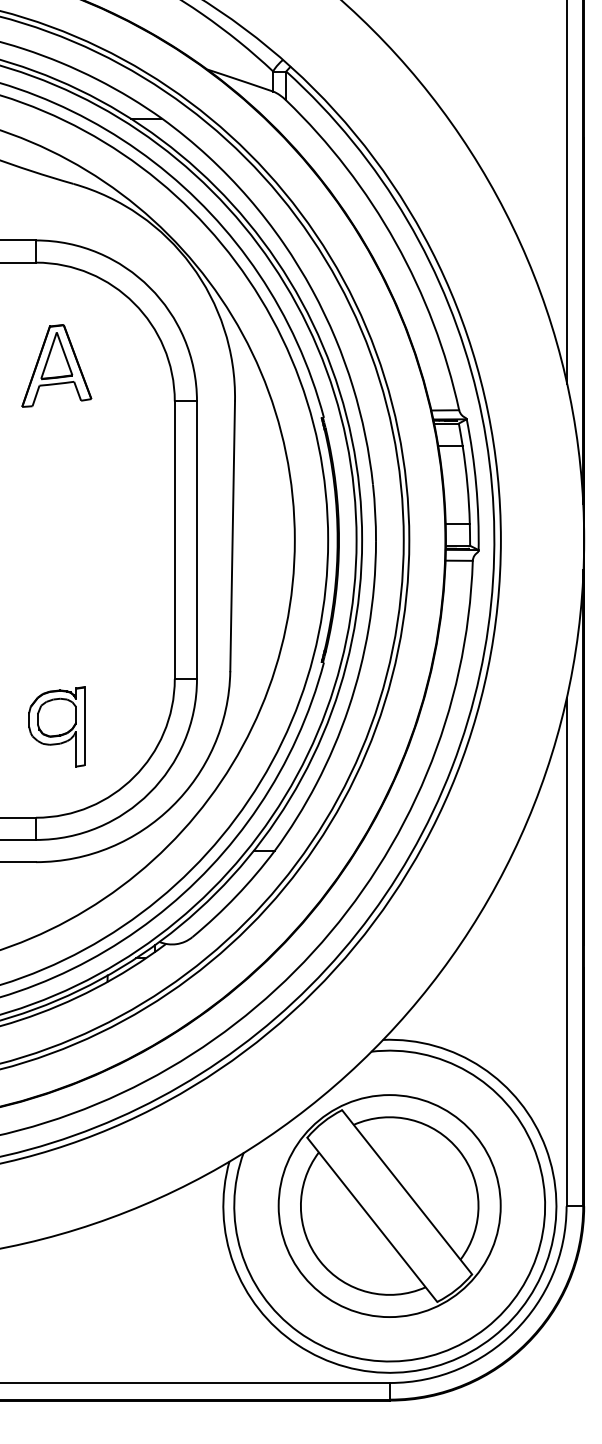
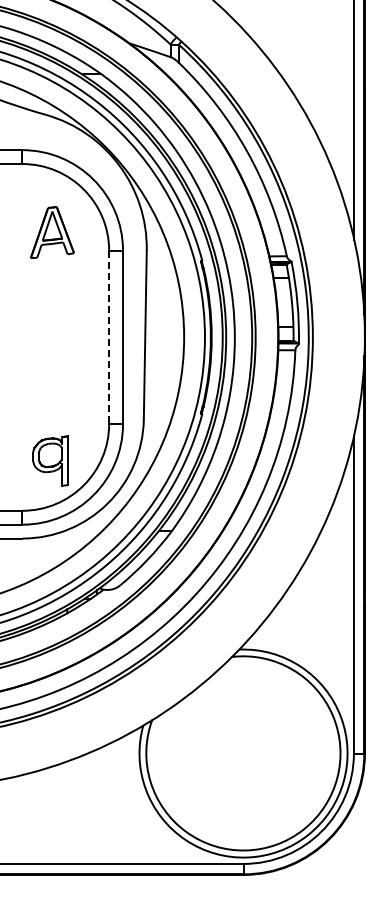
part: (56, 365) -> (52, 232), moved
line: (175, 540) -> (109, 337), solid -> dashed
part: (56, 726) -> (50, 460), moved
part: (389, 1206) -> (243, 753), removed

